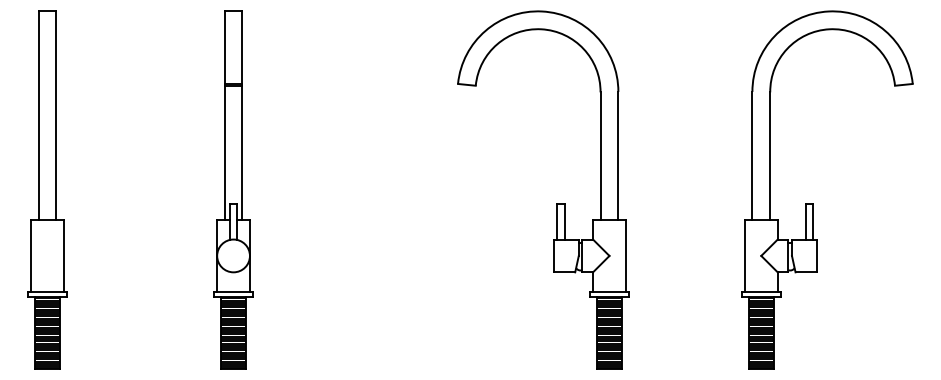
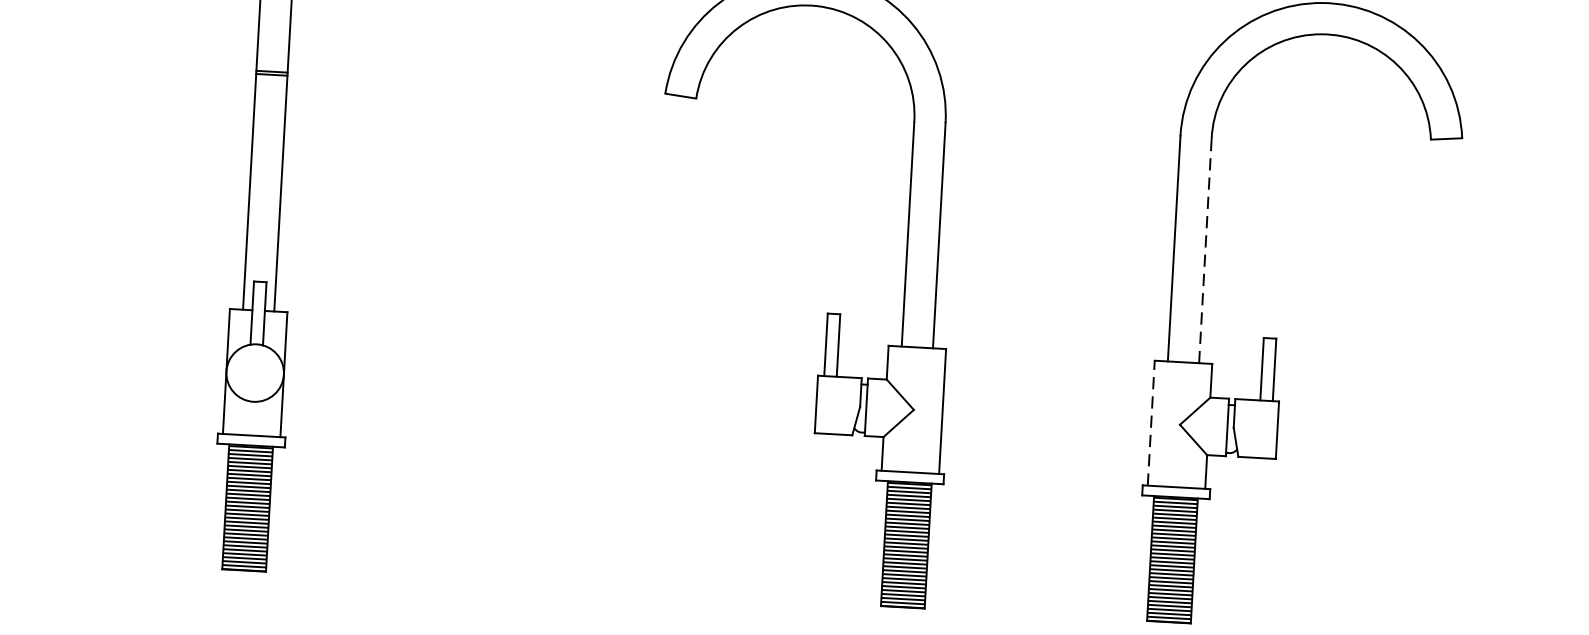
line: (770, 156) -> (1205, 251), solid -> dashed
line: (744, 255) -> (1150, 422), solid -> dashed

